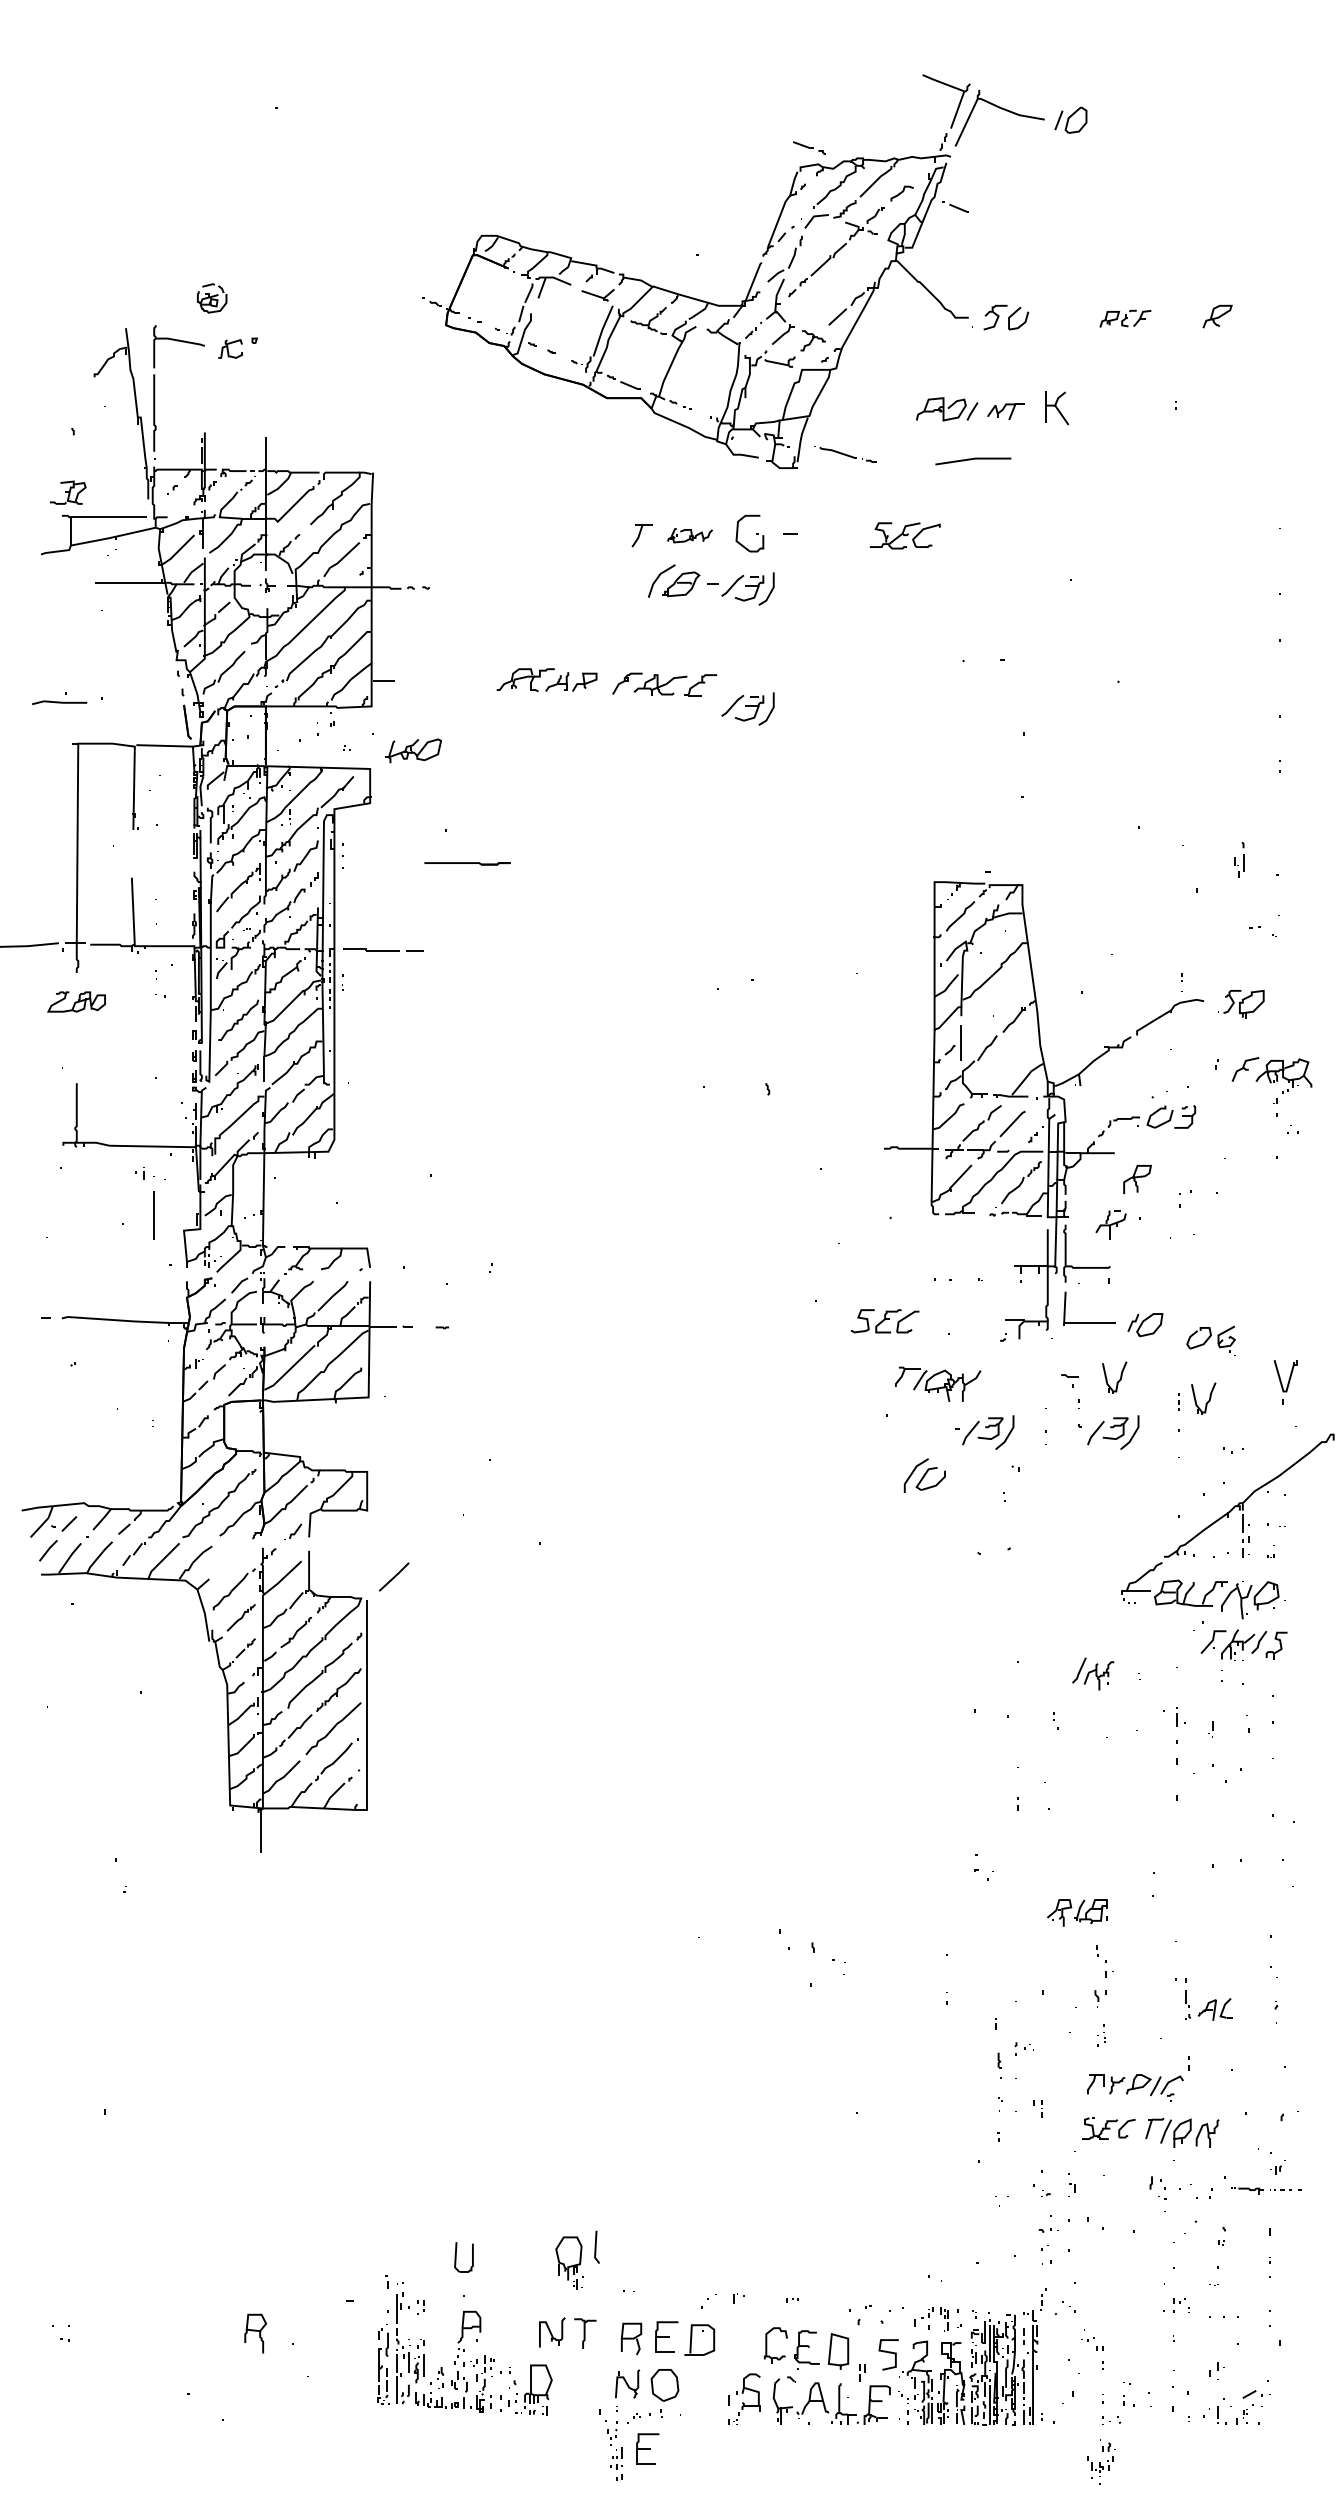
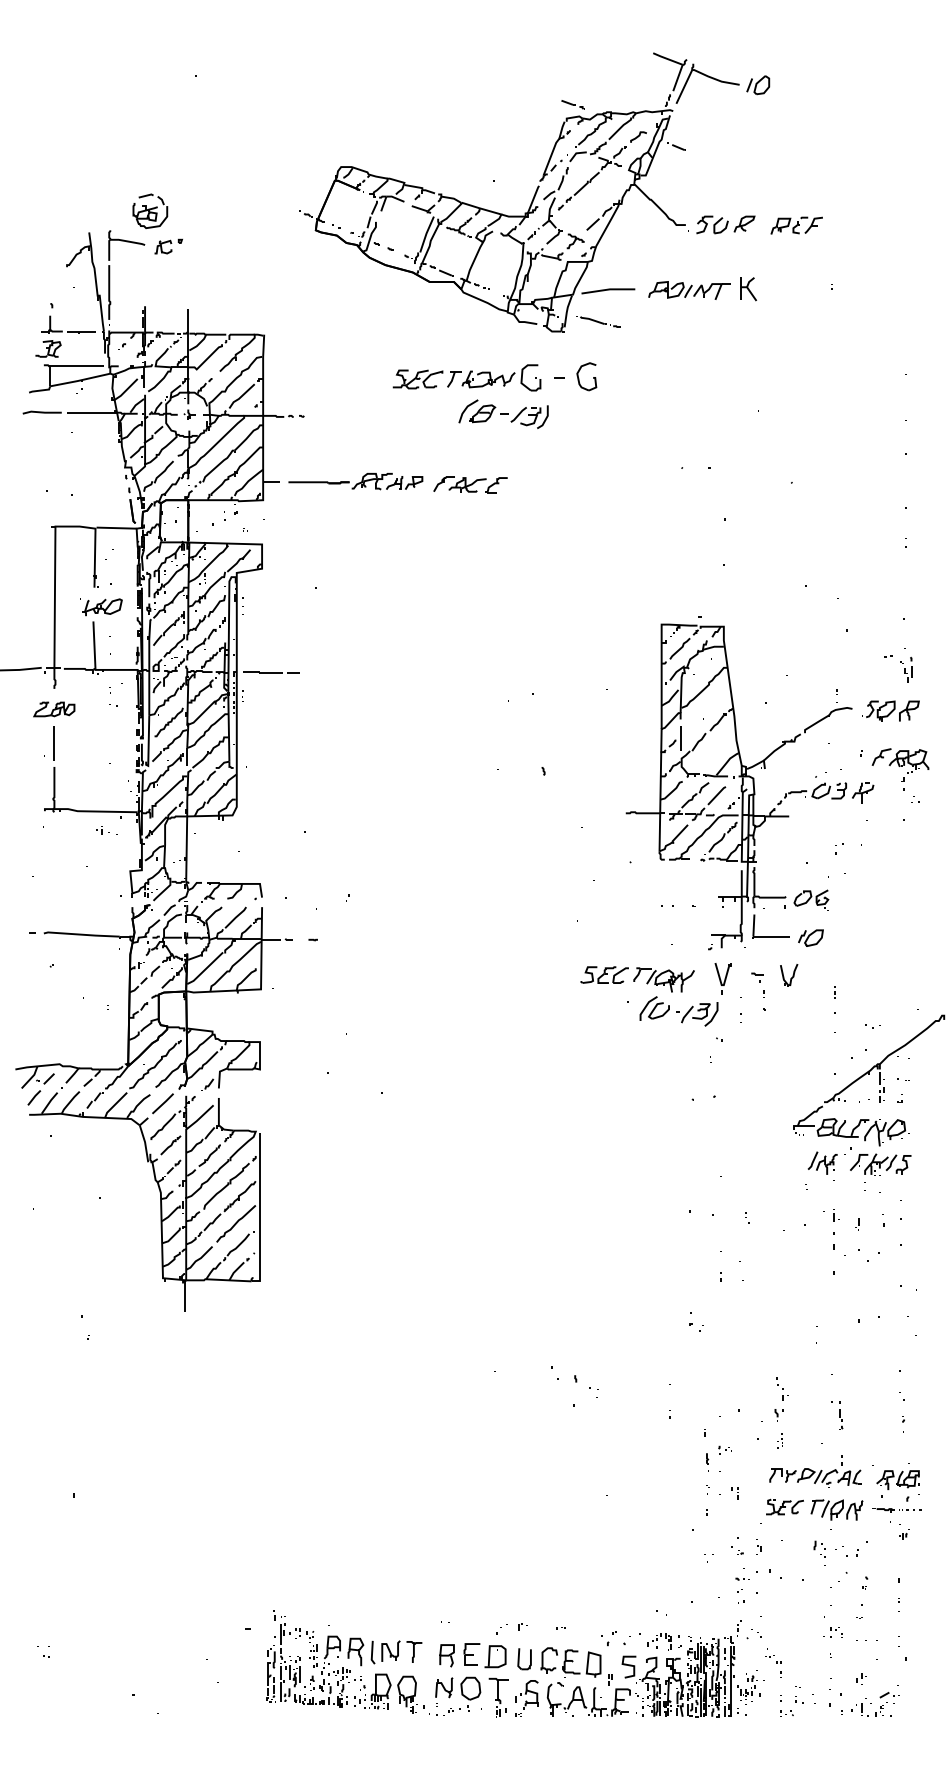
part: (211, 298) -> (149, 211), size x1.67
part: (1217, 316) -> (744, 224), moved
part: (1125, 318) -> (796, 225), size x1.43
part: (1005, 411) -> (711, 291), size x1.43
line: (973, 459) -> (608, 290), moved
part: (95, 467) -> (67, 331), added
part: (837, 533) -> (592, 377), added
part: (689, 535) -> (488, 379), size x1.67
part: (904, 535) -> (417, 379), moved
line: (59, 702) -> (42, 412), moved
part: (747, 708) -> (529, 501), removed
part: (413, 750) -> (102, 607), moved
part: (1239, 859) -> (908, 669), moved
part: (467, 863) -> (318, 482), moved
part: (1137, 1179) -> (909, 711), moved
line: (153, 1215) -> (54, 743), moved
part: (1110, 1224) -> (862, 792), moved
part: (885, 1321) -> (604, 975), moved
part: (1210, 1340) -> (810, 900), moved
part: (1285, 1382) -> (723, 978), moved
part: (1203, 1398) -> (852, 990), removed
part: (1113, 1432) -> (788, 1014), removed
part: (924, 1475) -> (654, 1008), moved
line: (393, 1576) -> (162, 1103), moved
part: (1093, 1673) -> (822, 1162), moved
part: (1077, 1912) -> (898, 1479), moved
part: (1214, 2009) -> (849, 1477), moved
part: (1266, 2190) -> (896, 1510), moved
line: (596, 2246) -> (372, 1652), moved
part: (456, 2257) -> (519, 1659), moved
part: (569, 2262) -> (407, 1694), moved
part: (255, 2333) -> (355, 1652), moved
part: (704, 2397) -> (498, 1697), added
part: (647, 2448) -> (458, 1733), removed
part: (614, 2454) -> (311, 1649), moved
part: (1101, 2461) -> (747, 1688), moved

